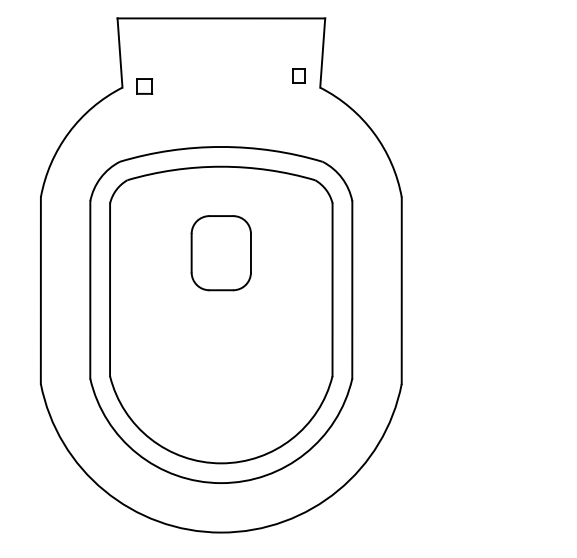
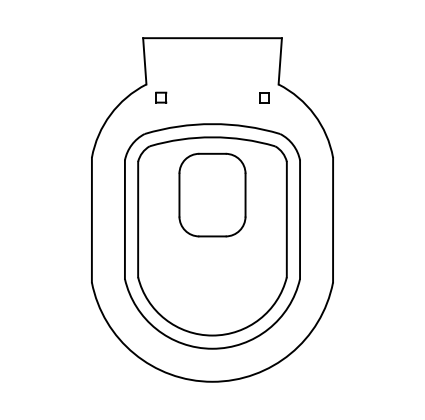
part: (299, 75) -> (264, 97), moved
part: (145, 86) -> (161, 97), moved
part: (221, 252) -> (212, 194), size x1.67

